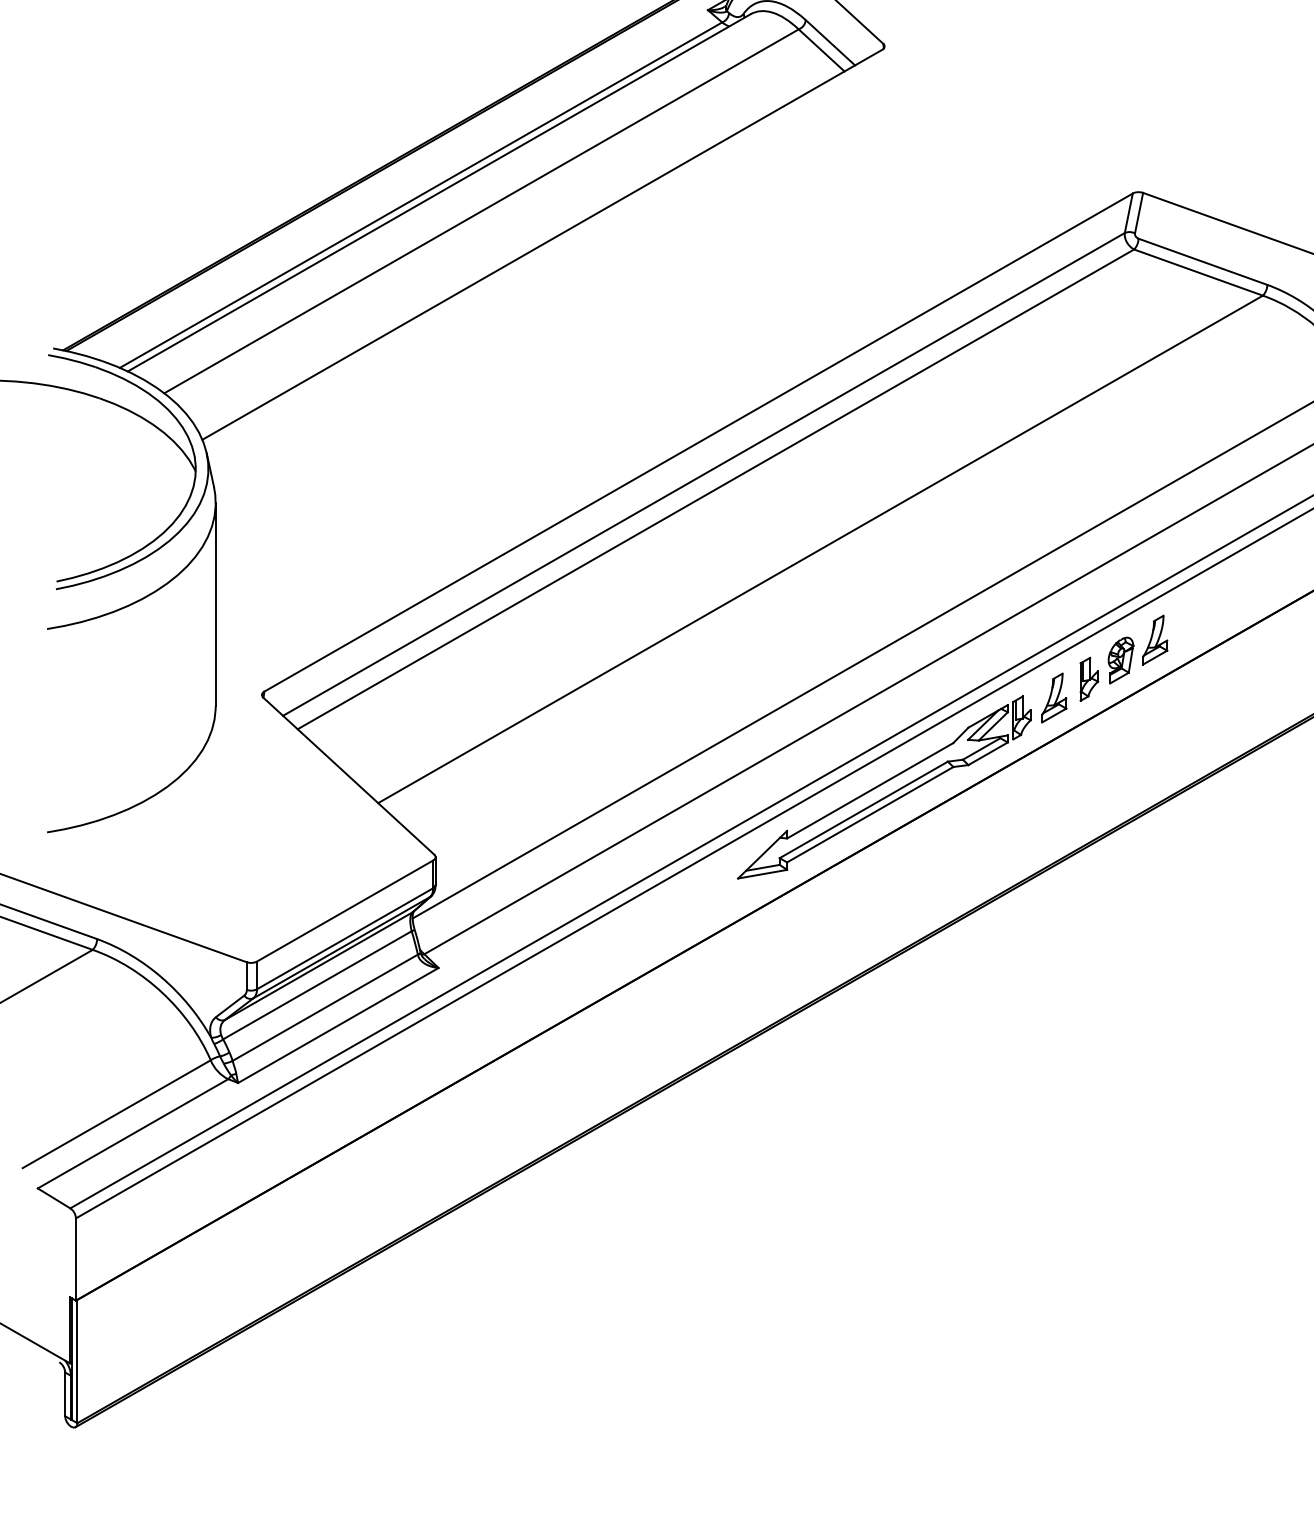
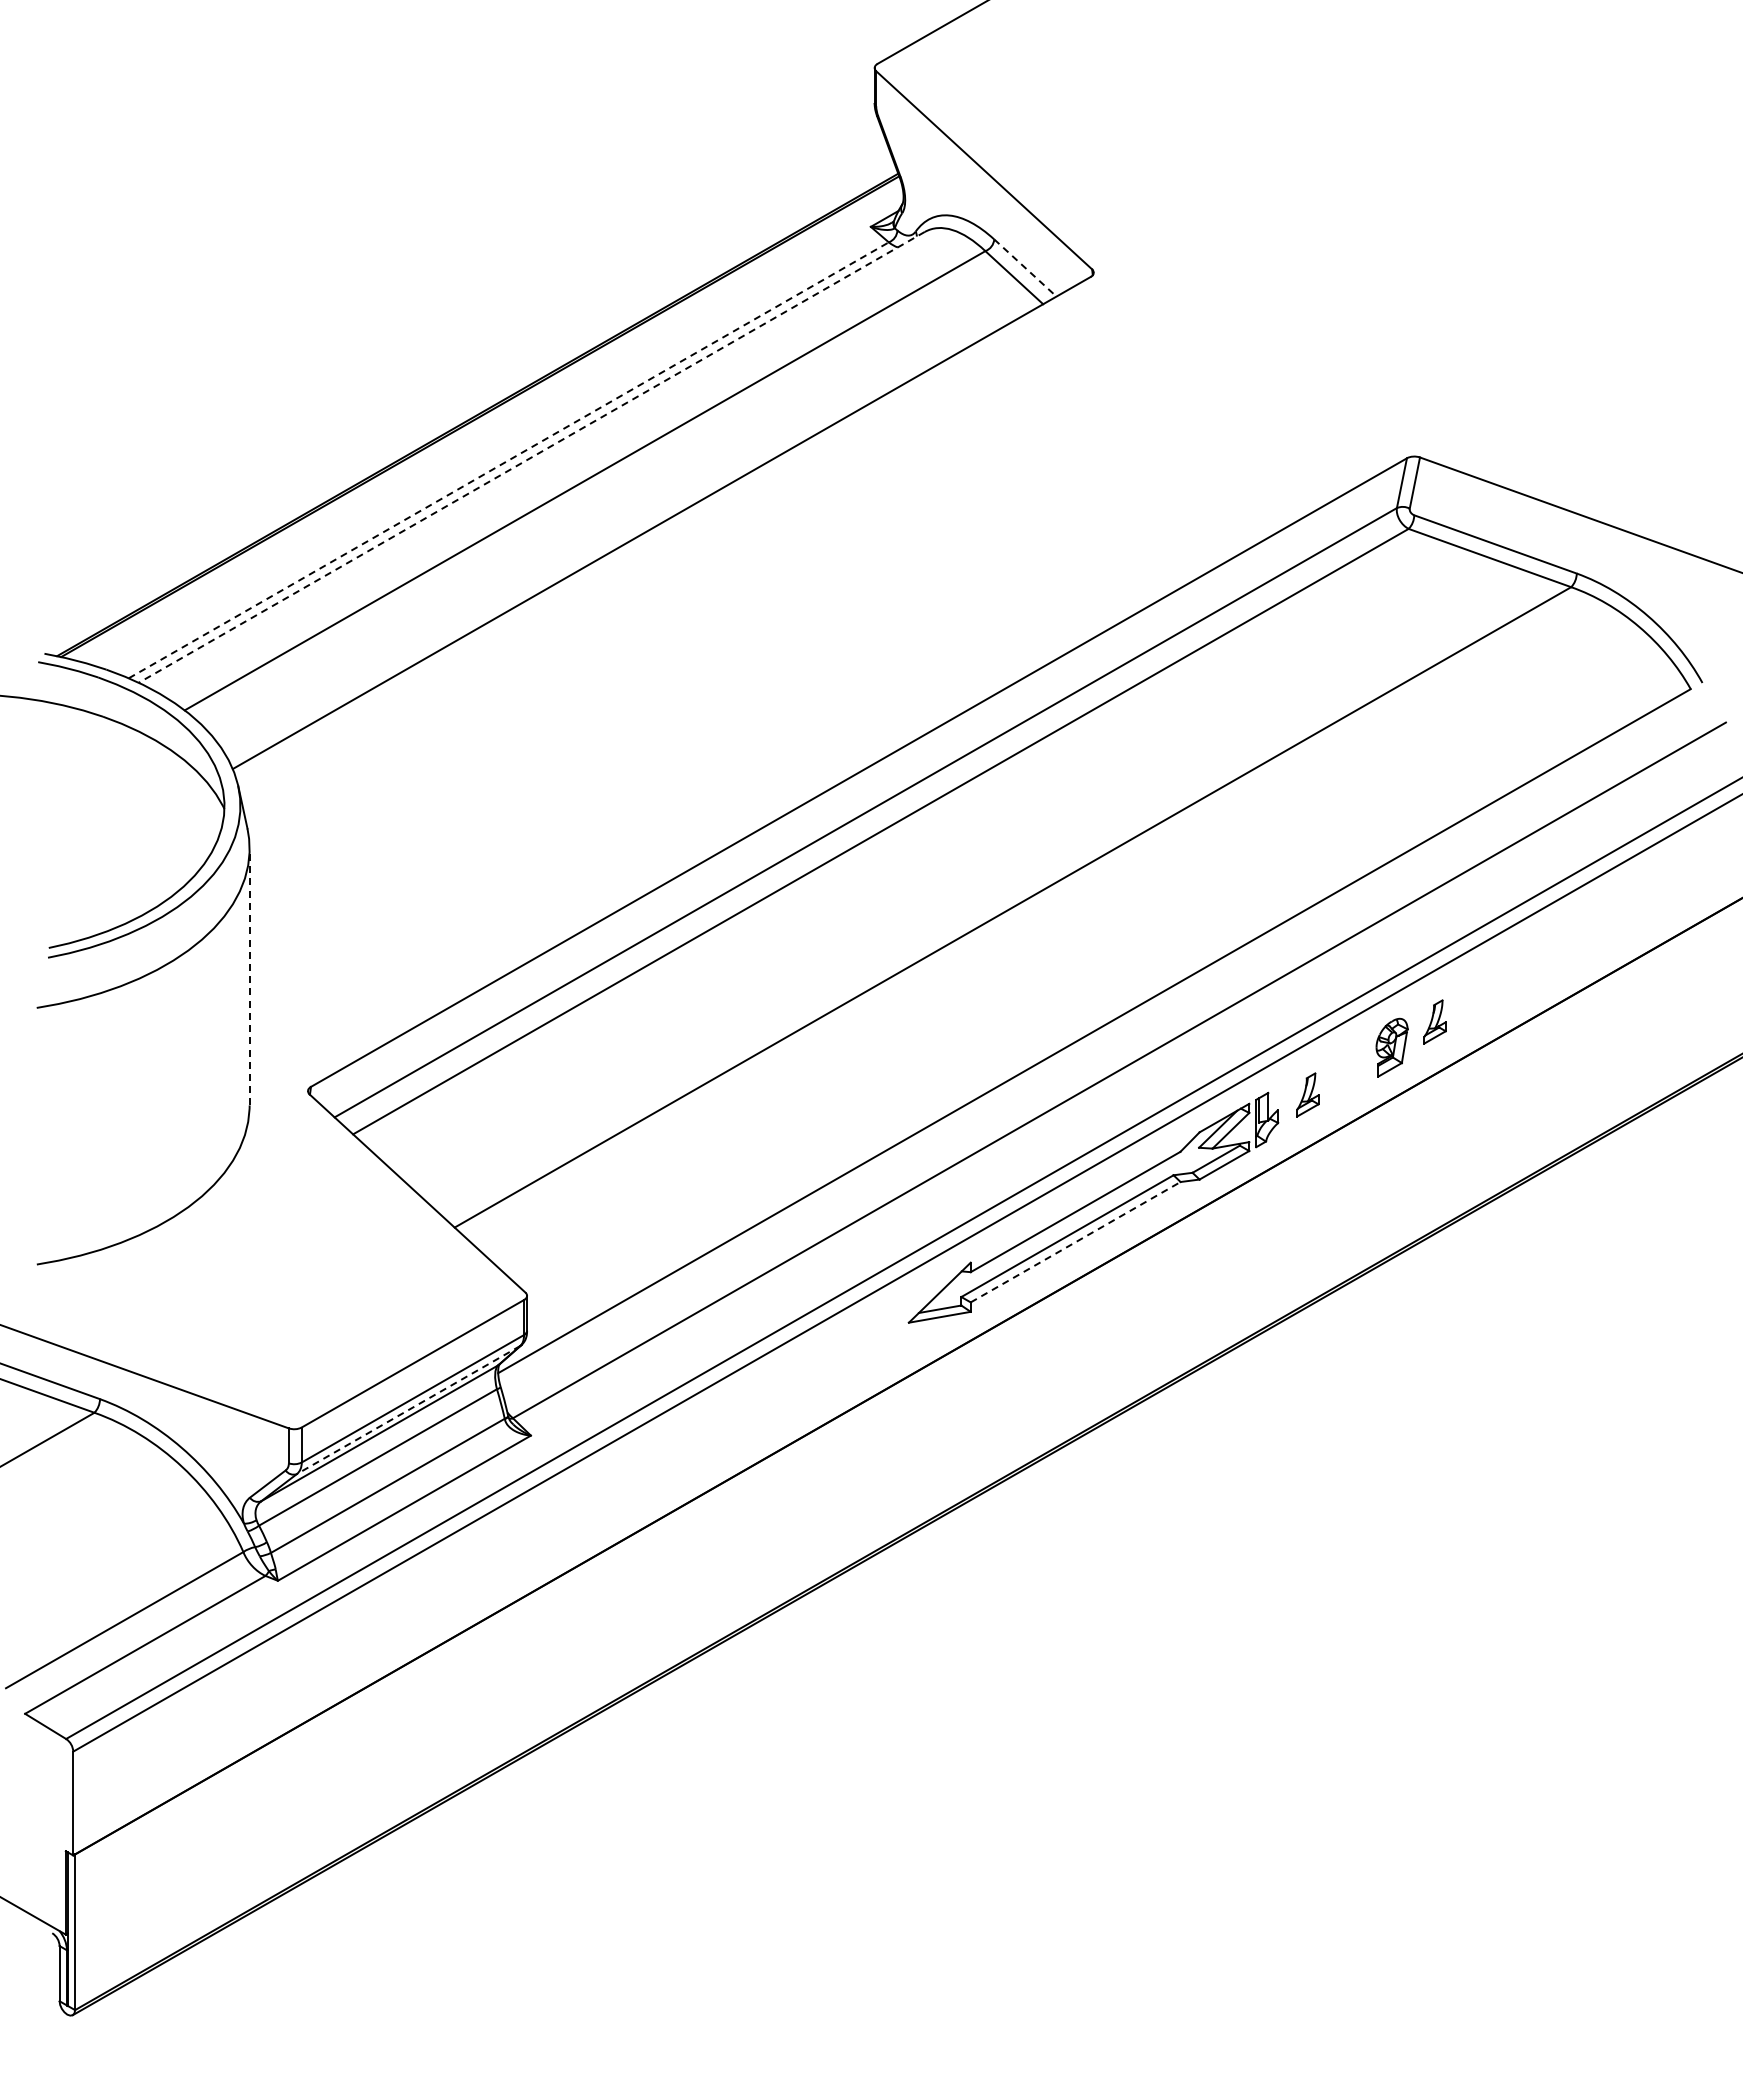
line: (830, 43) -> (1025, 268), solid -> dashed
line: (439, 192) -> (531, 457), solid -> dashed
line: (421, 195) -> (509, 460), solid -> dashed
line: (215, 604) -> (249, 976), solid -> dashed
part: (1154, 639) -> (1434, 1021), size x0.7
part: (1089, 679) -> (1352, 1071), removed
part: (1053, 697) -> (1307, 1094), size x0.7
line: (870, 814) -> (1075, 1242), solid -> dashed
line: (341, 948) -> (408, 1410), solid -> dashed

